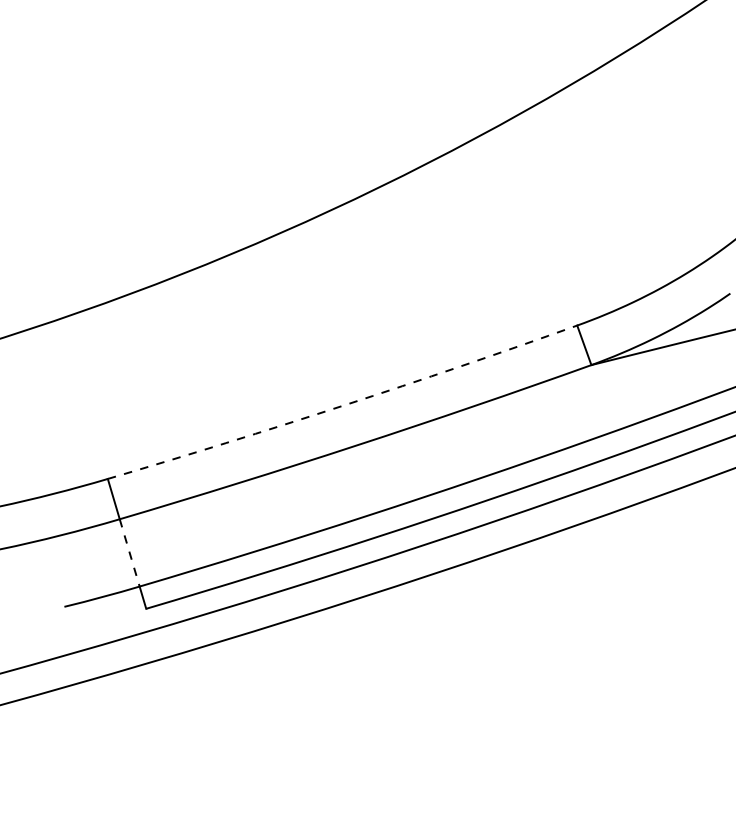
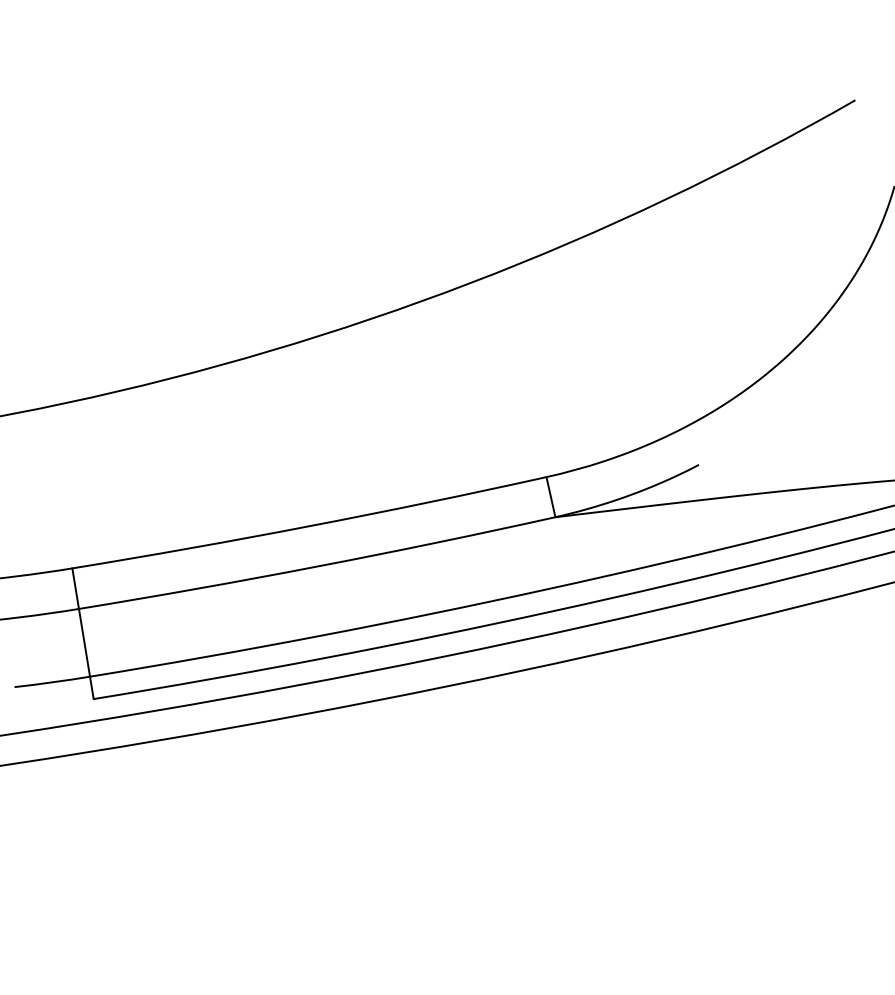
arc: (344, 405) -> (310, 526), dashed -> solid
line: (129, 553) -> (84, 643), dashed -> solid

